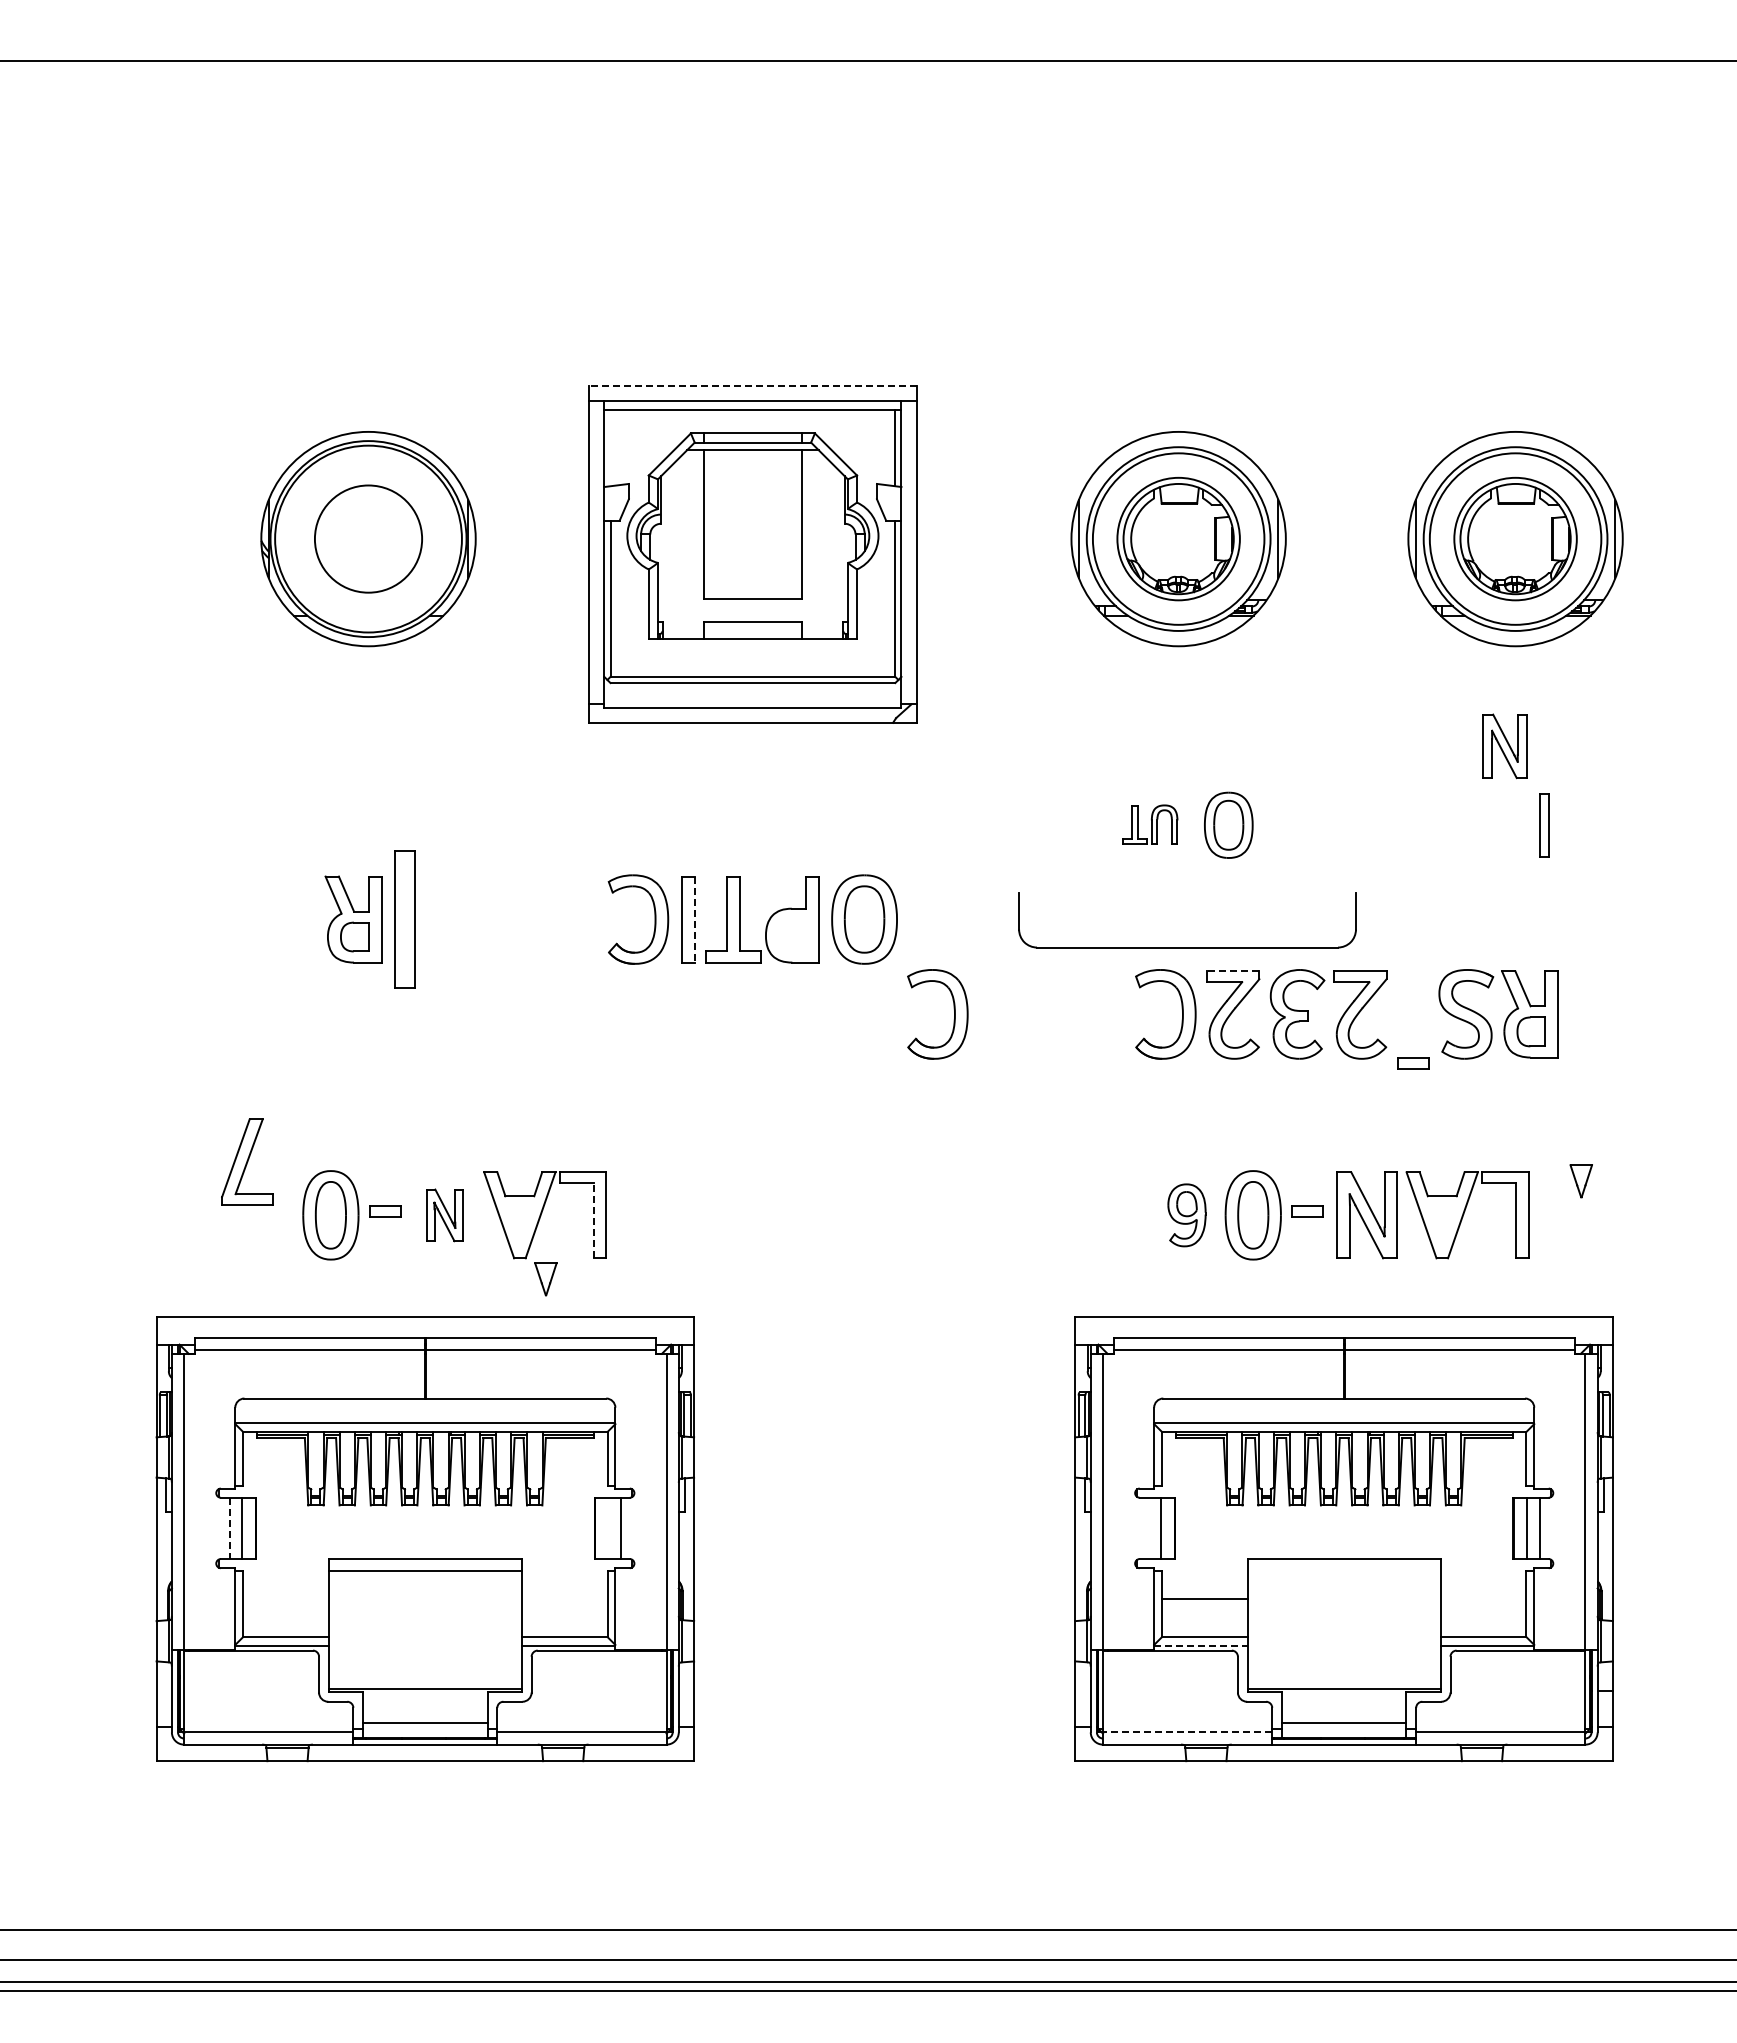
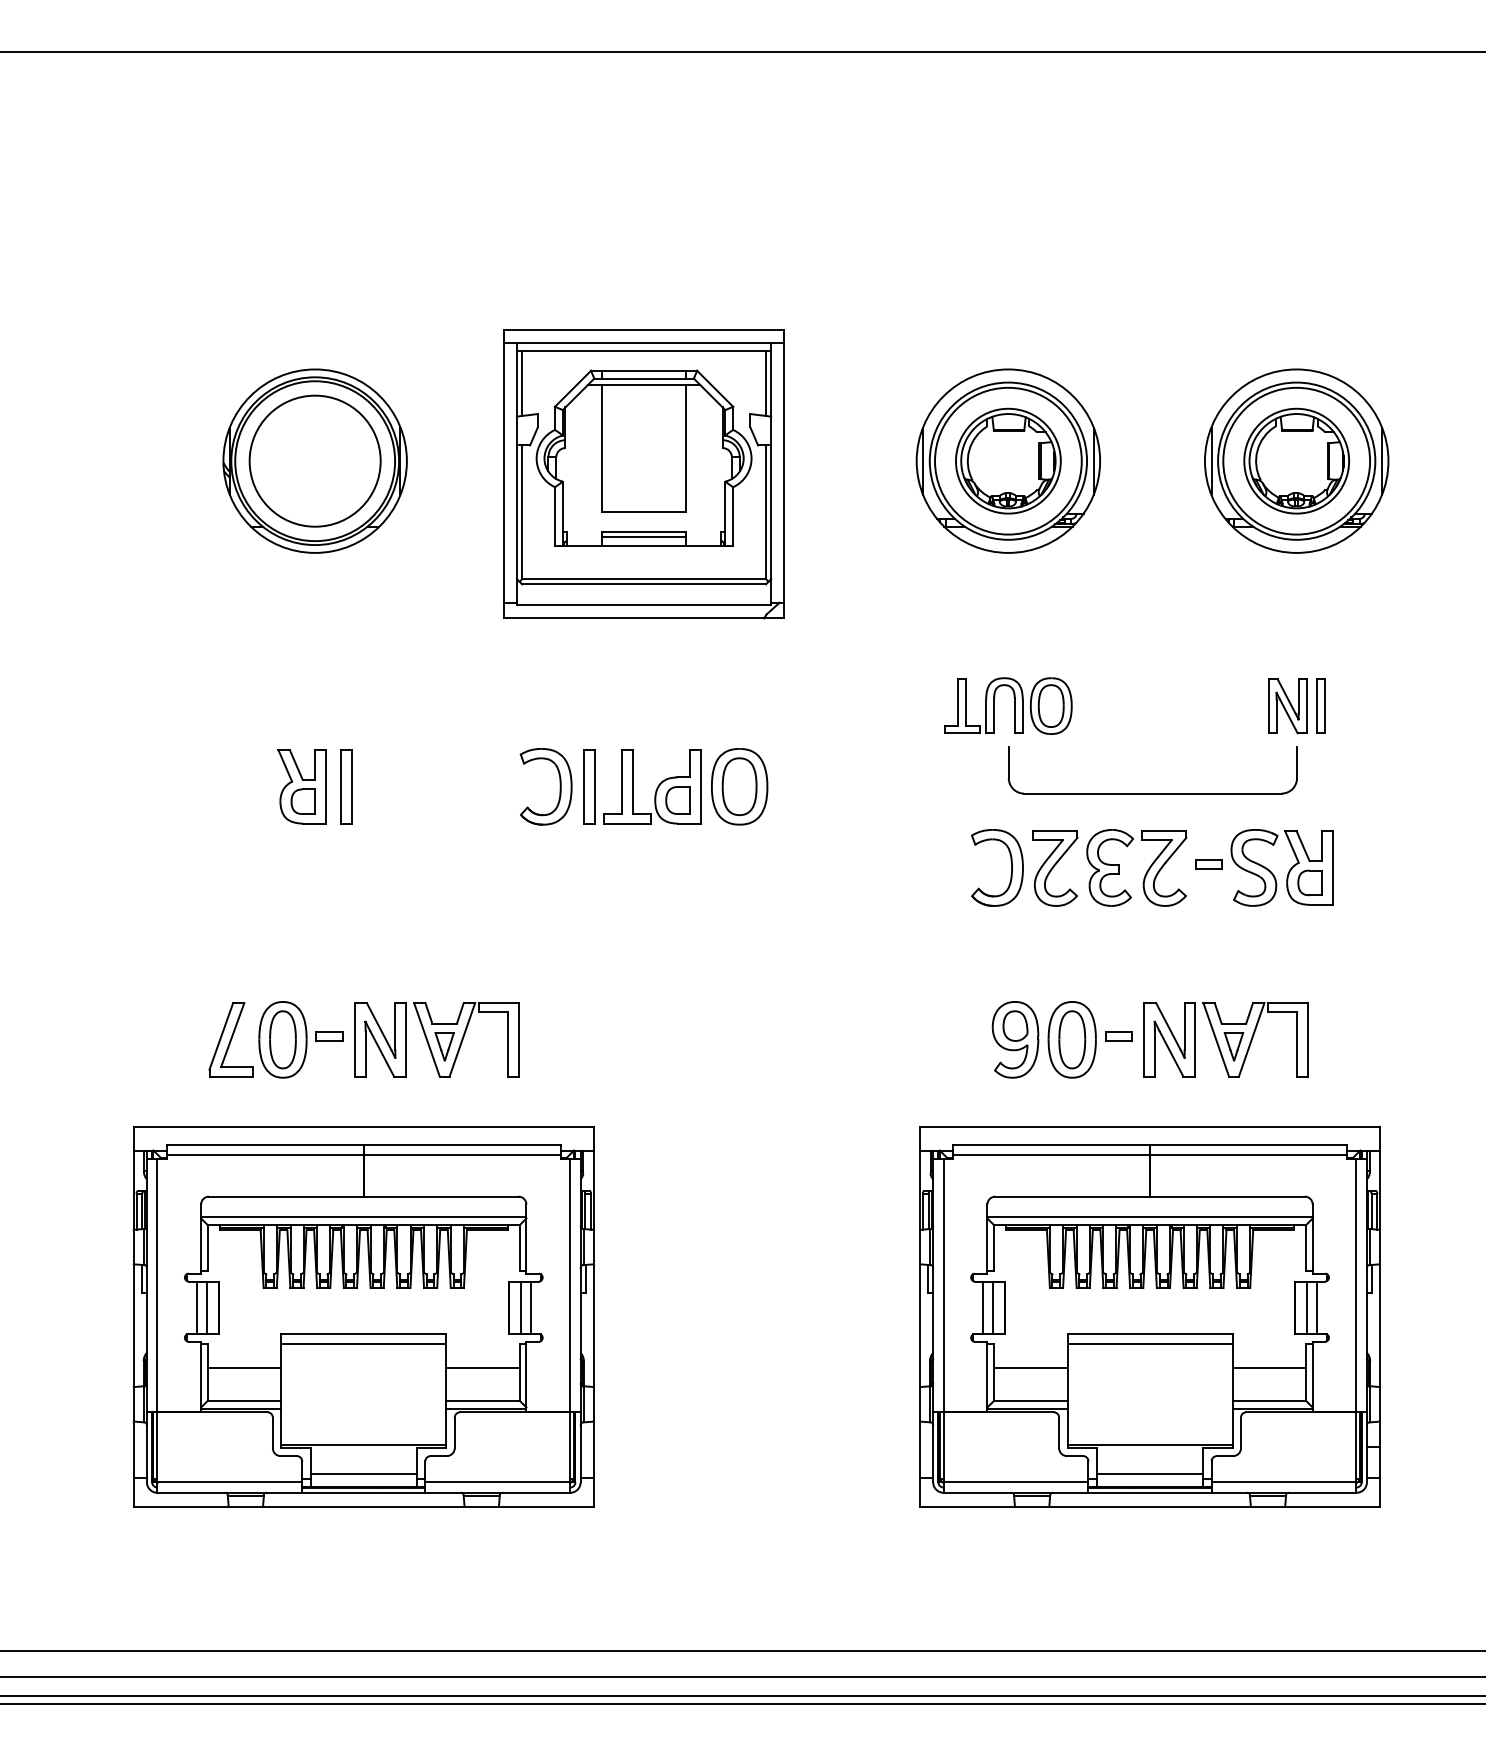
line: (752, 385) -> (643, 329), dashed -> solid
line: (610, 448) -> (522, 383), added
circle: (368, 538) -> (315, 460), size x1.43
line: (752, 627) -> (643, 536), added
part: (1504, 746) -> (1287, 706), moved
part: (1150, 824) -> (984, 705), size x1.67
part: (404, 919) -> (345, 786), size x0.62
line: (695, 920) -> (594, 787), dashed -> solid
part: (791, 935) -> (677, 800), added
part: (1187, 947) -> (1152, 793), moved
line: (1232, 971) -> (1054, 831), dashed -> solid
part: (953, 1009) -> (815, 863), removed
part: (1413, 1063) -> (1209, 864), moved
part: (247, 1161) -> (231, 1039), moved
part: (1580, 1181) -> (1233, 1046), moved
part: (444, 1215) -> (380, 1040), size x1.67
part: (1186, 1215) -> (1015, 1040), size x1.43
line: (593, 1220) -> (507, 1044), dashed -> solid
part: (545, 1279) -> (444, 1046), moved
line: (230, 1528) -> (197, 1307), dashed -> solid
line: (608, 1528) -> (520, 1307), added
line: (1148, 1528) -> (982, 1307), added
line: (1343, 1571) -> (1149, 1344), added
line: (285, 1599) -> (244, 1368), added
line: (564, 1599) -> (482, 1368), added
line: (1483, 1599) -> (1269, 1368), added
line: (1200, 1646) -> (1027, 1408), dashed -> solid
line: (1187, 1732) -> (1015, 1482), dashed -> solid

